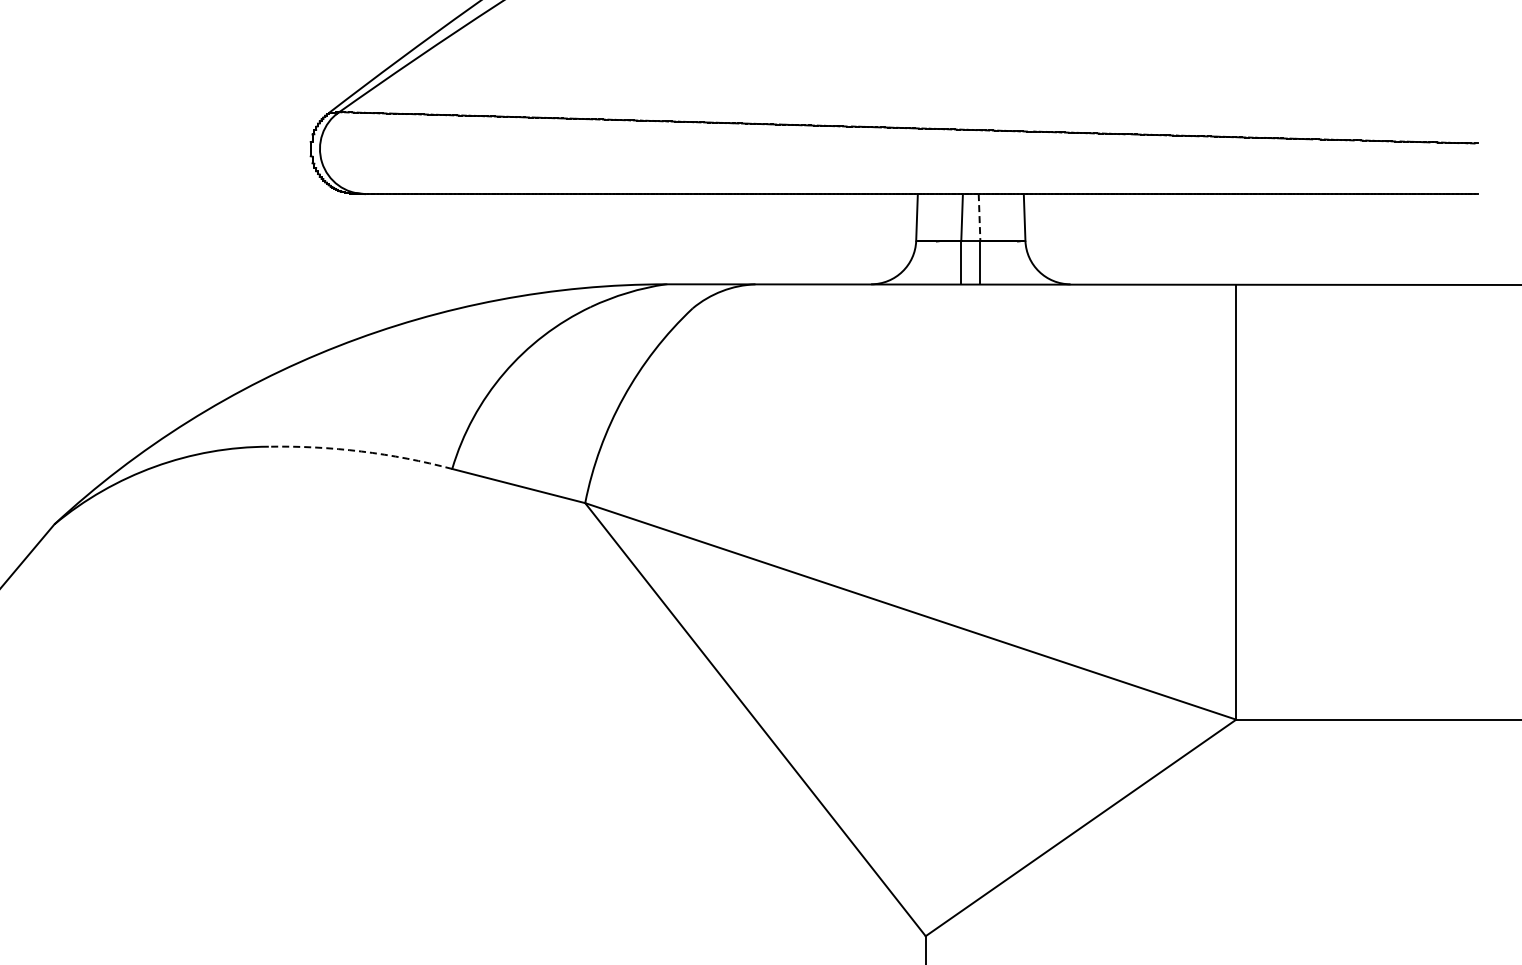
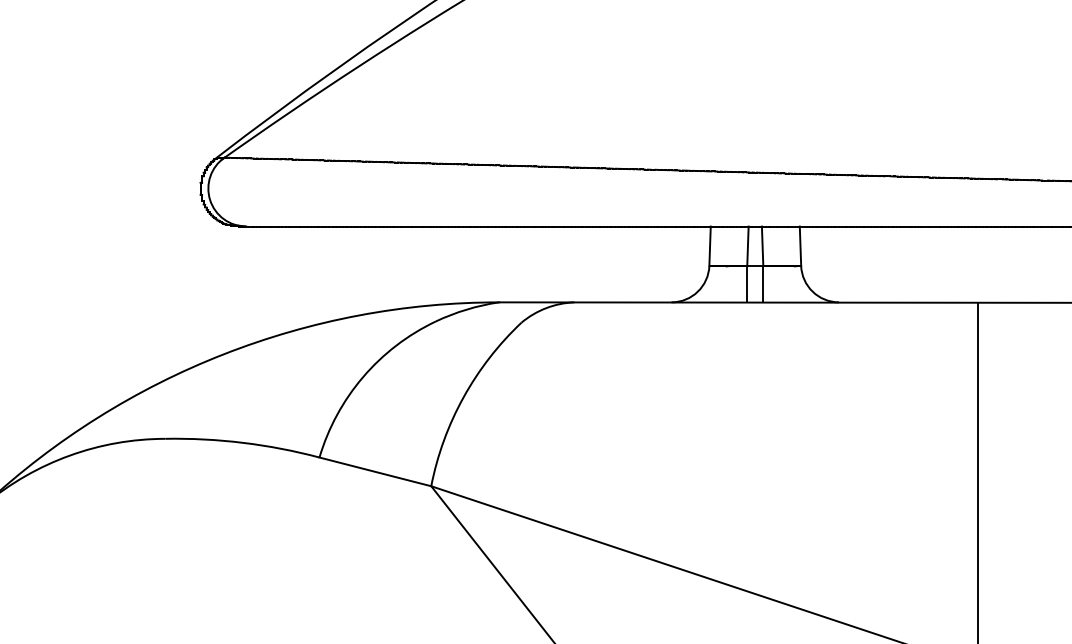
line: (979, 217) -> (762, 246), dashed -> solid
arc: (361, 451) -> (243, 442), dashed -> solid

